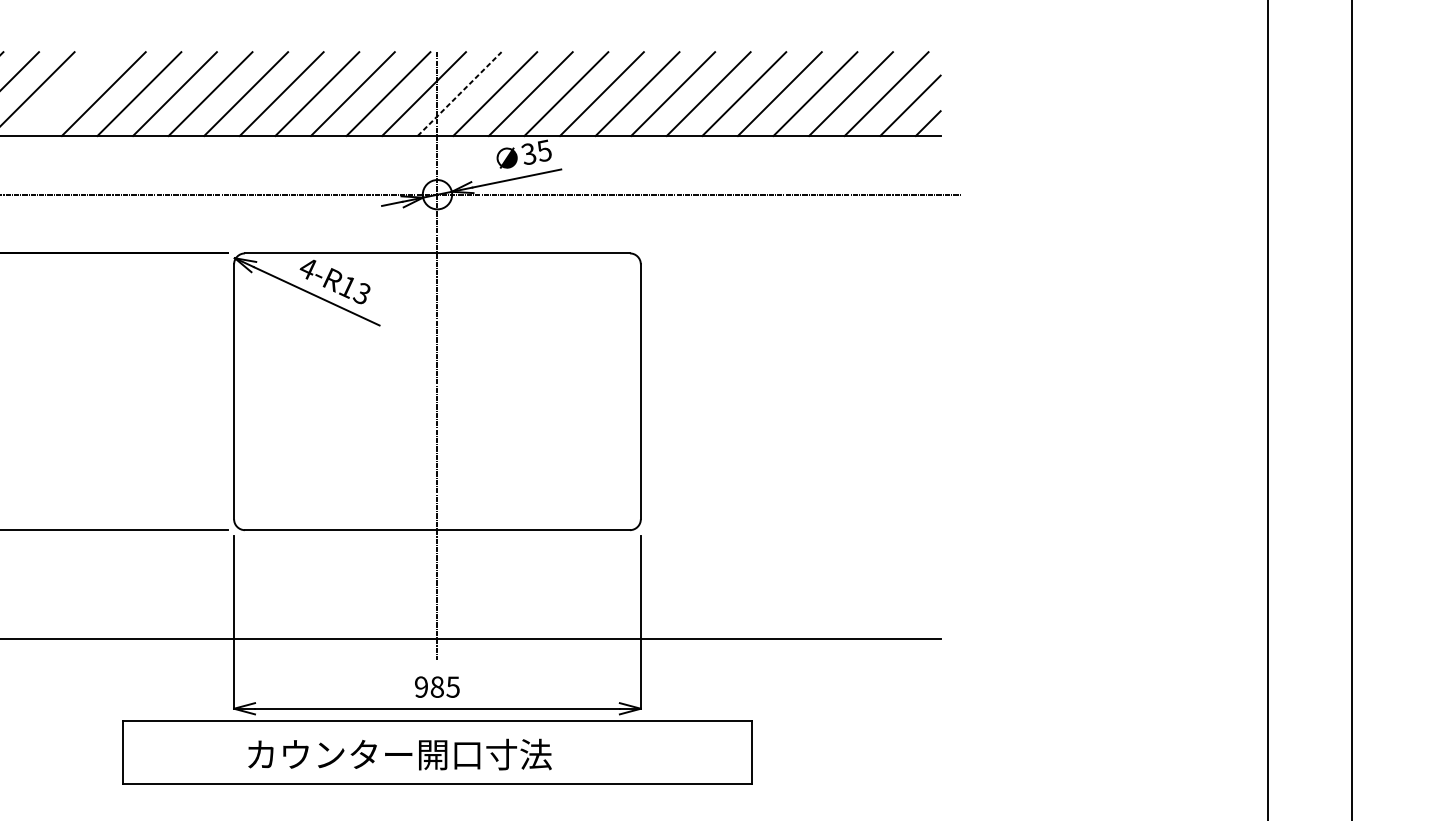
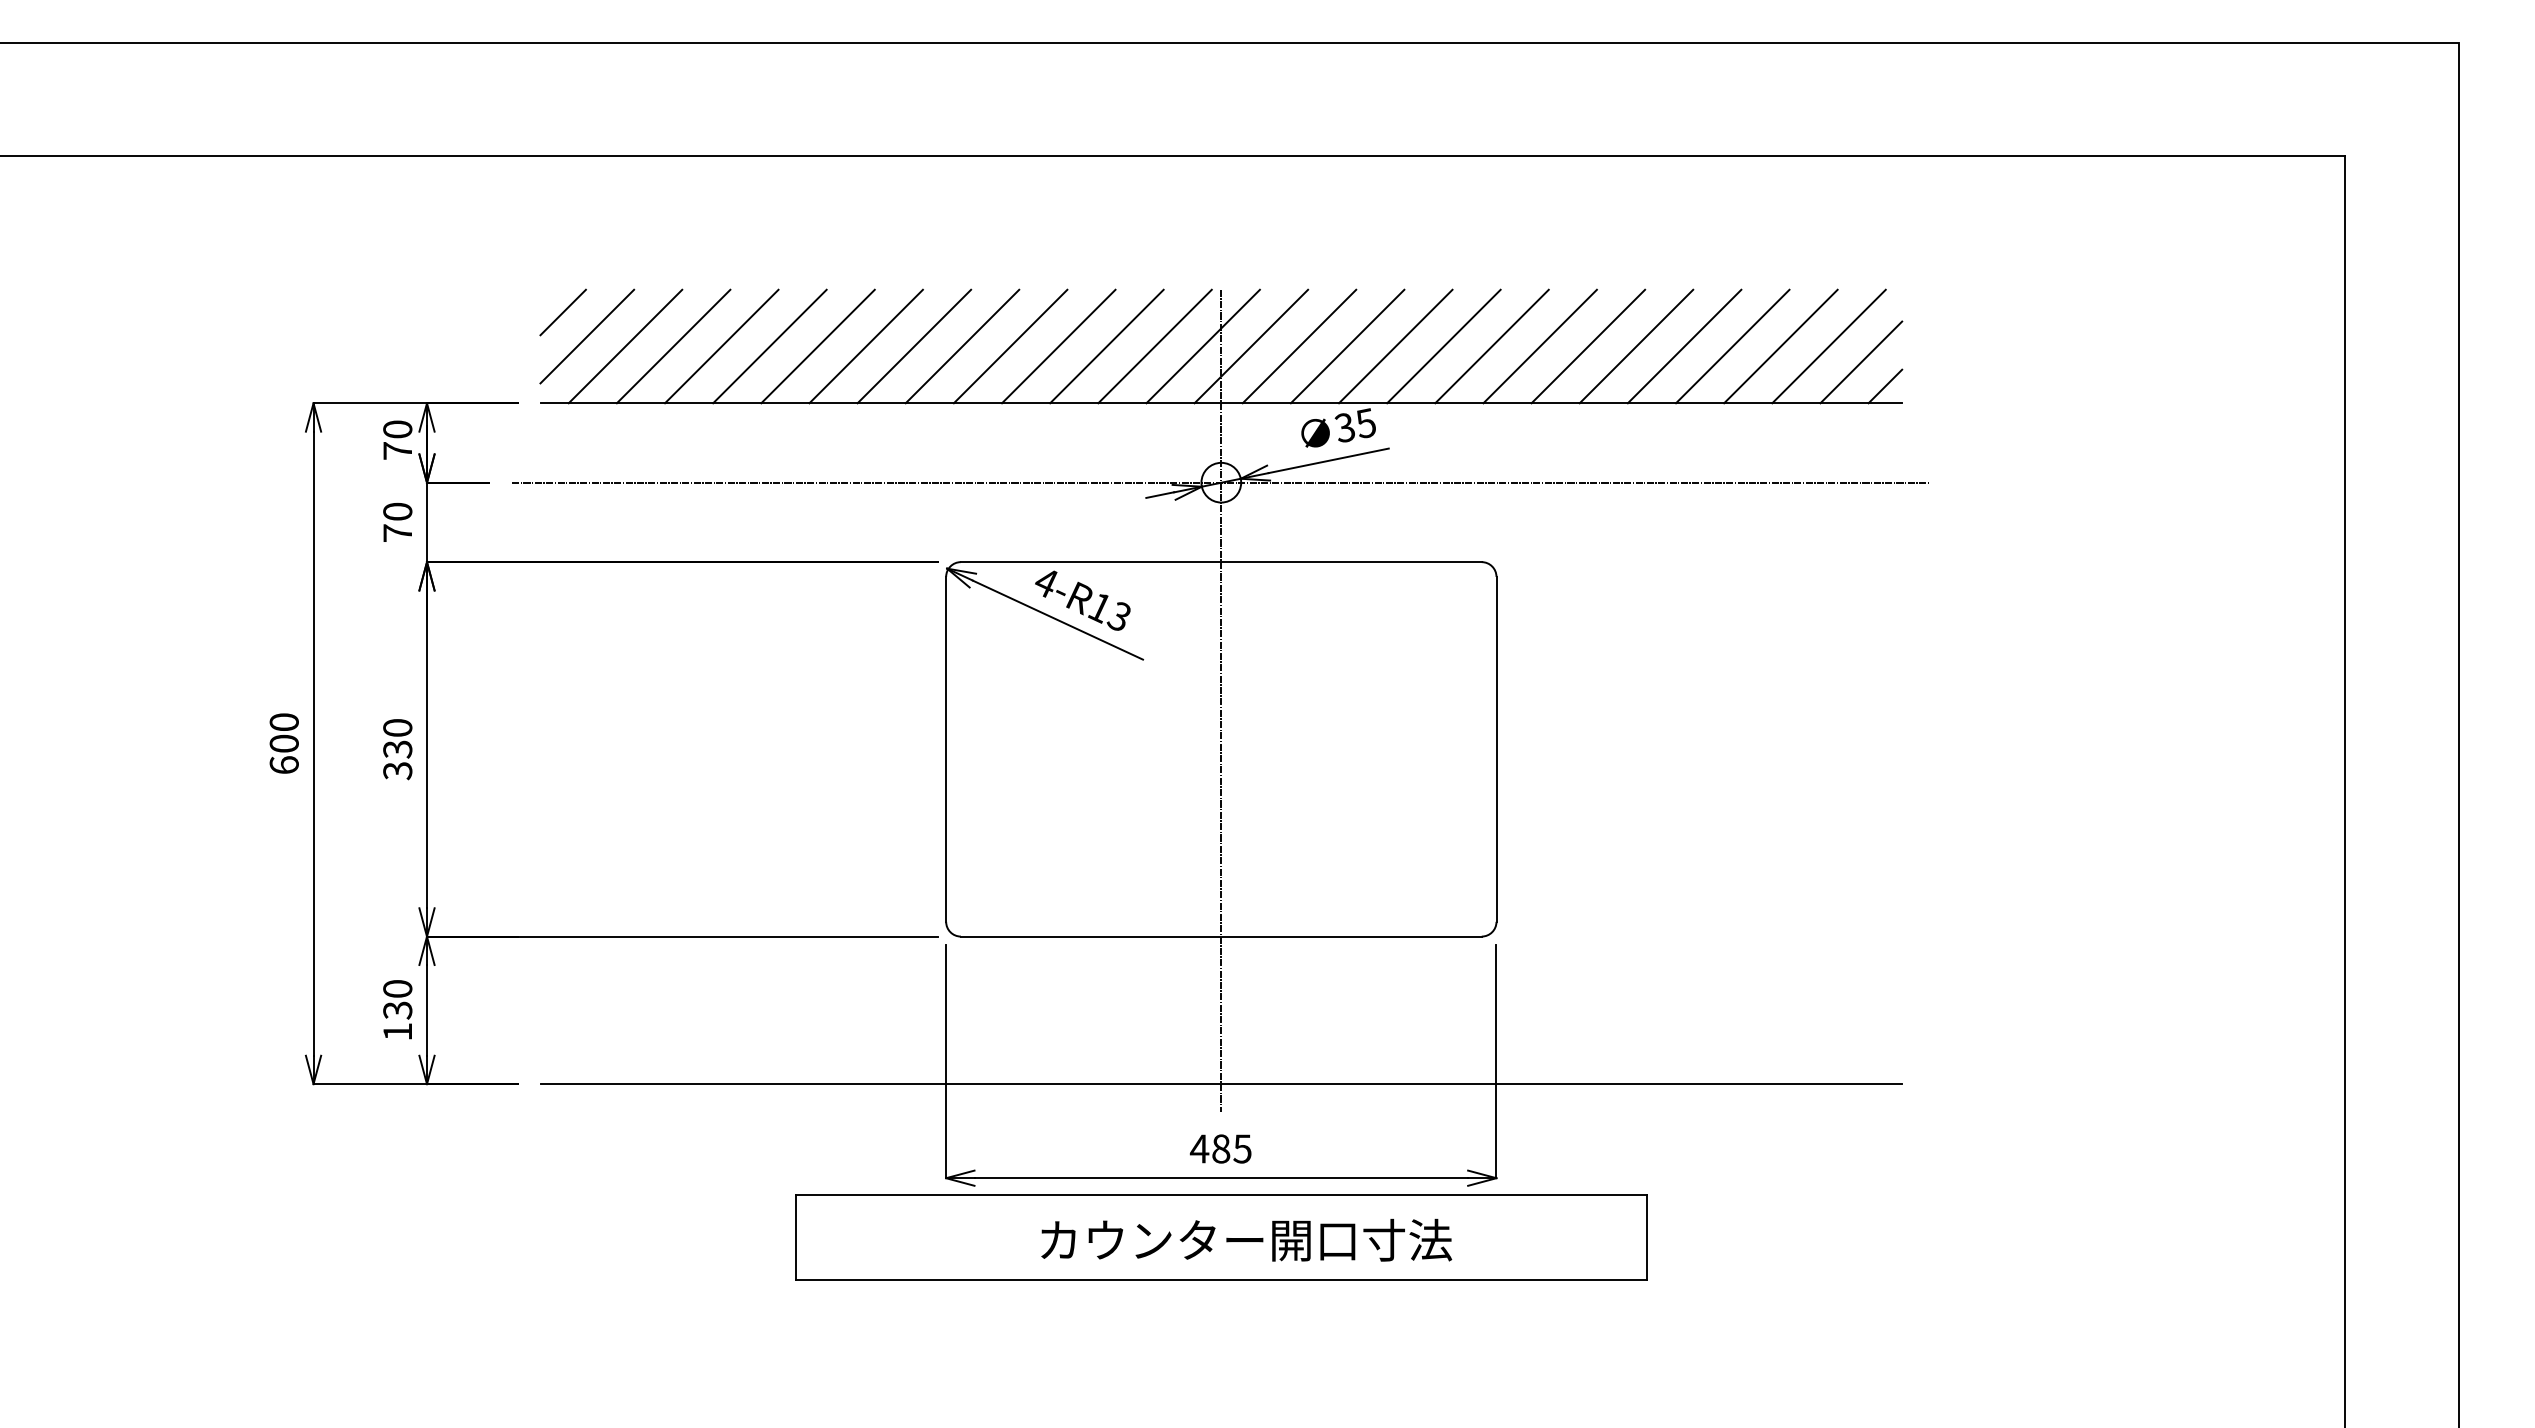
line: (68, 94) -> (721, 346), added
line: (459, 94) -> (1251, 346), dashed -> solid
text: (421, 686) -> (1199, 1148), 985 -> 485
text: (399, 754) -> (1246, 1239), moved

